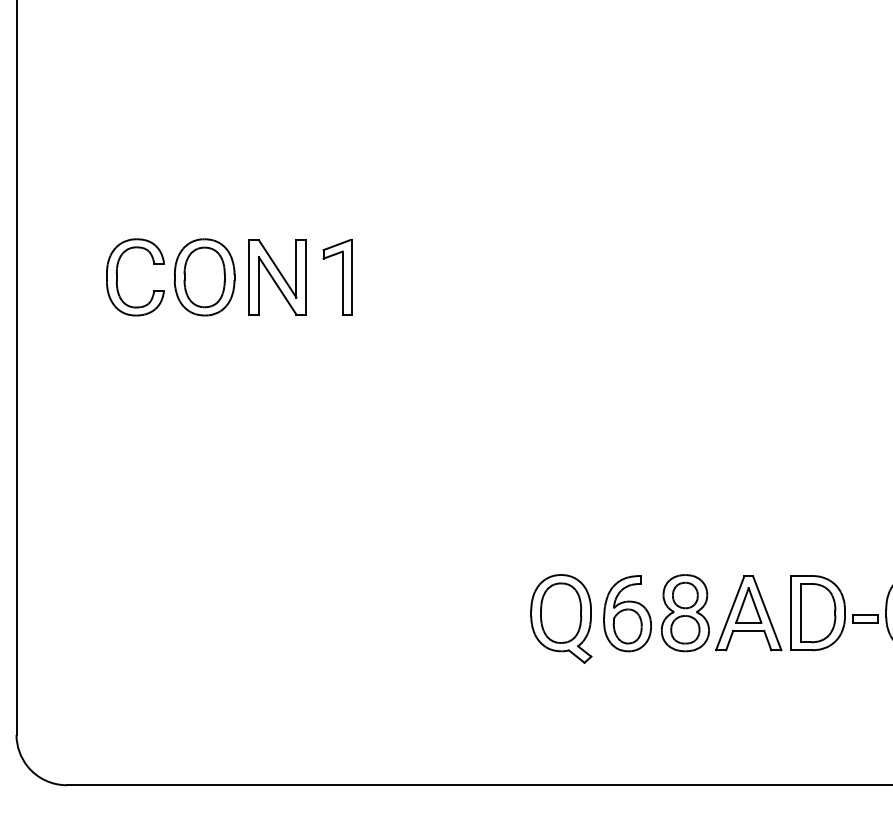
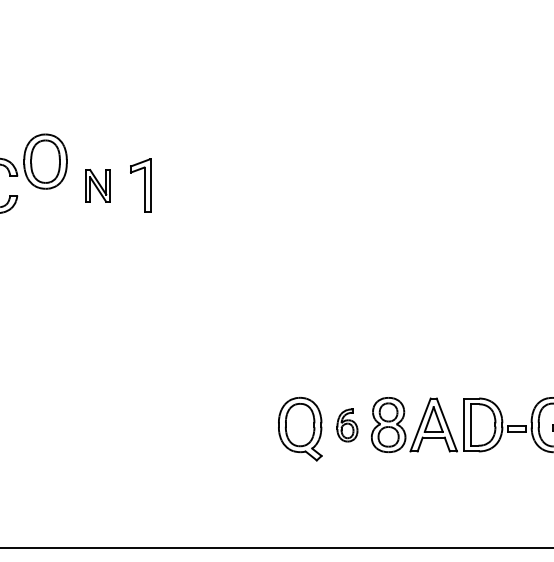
part: (204, 277) -> (45, 161), moved
part: (277, 277) -> (98, 185), size x0.6
part: (627, 613) -> (347, 425), size x0.6

